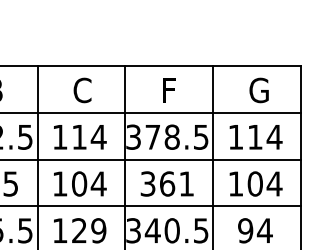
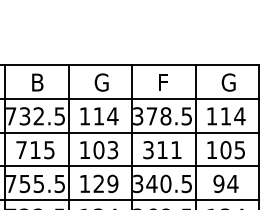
text: (88, 90) -> (105, 82), C -> G
text: (98, 184) -> (112, 150), 104 -> 103
text: (167, 184) -> (162, 150), 361 -> 311
text: (274, 184) -> (239, 150), 104 -> 105

